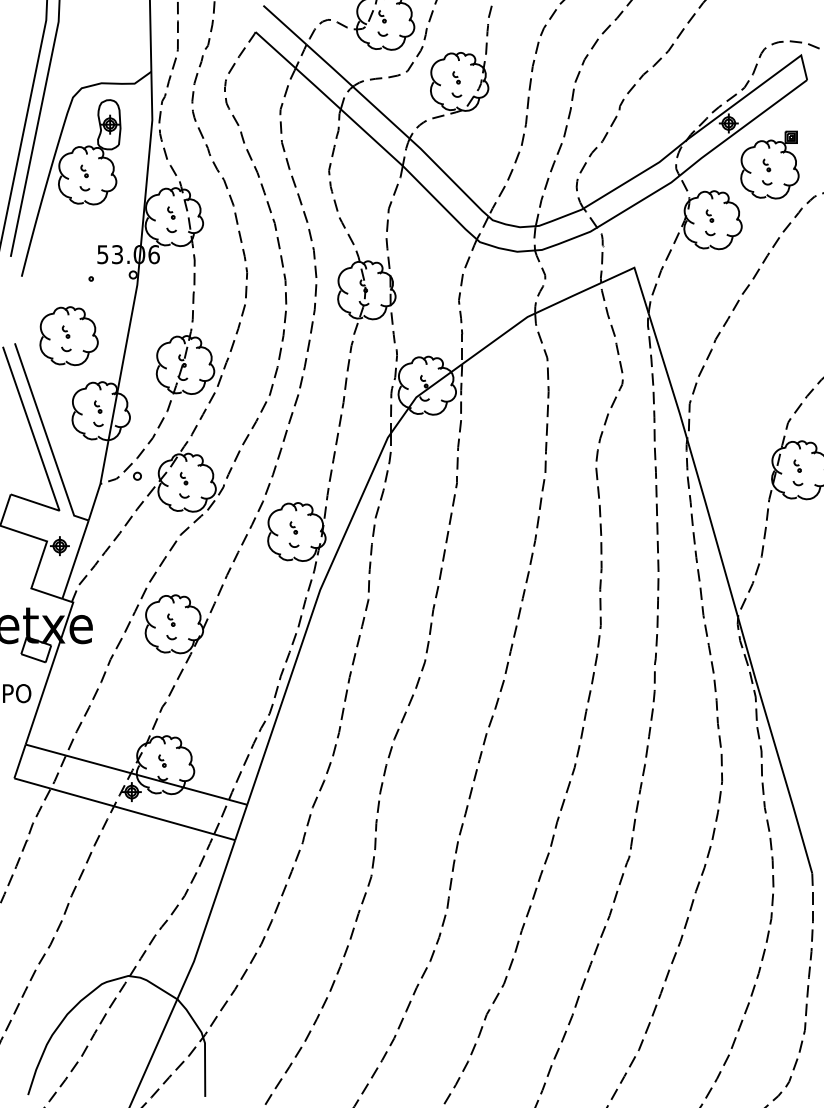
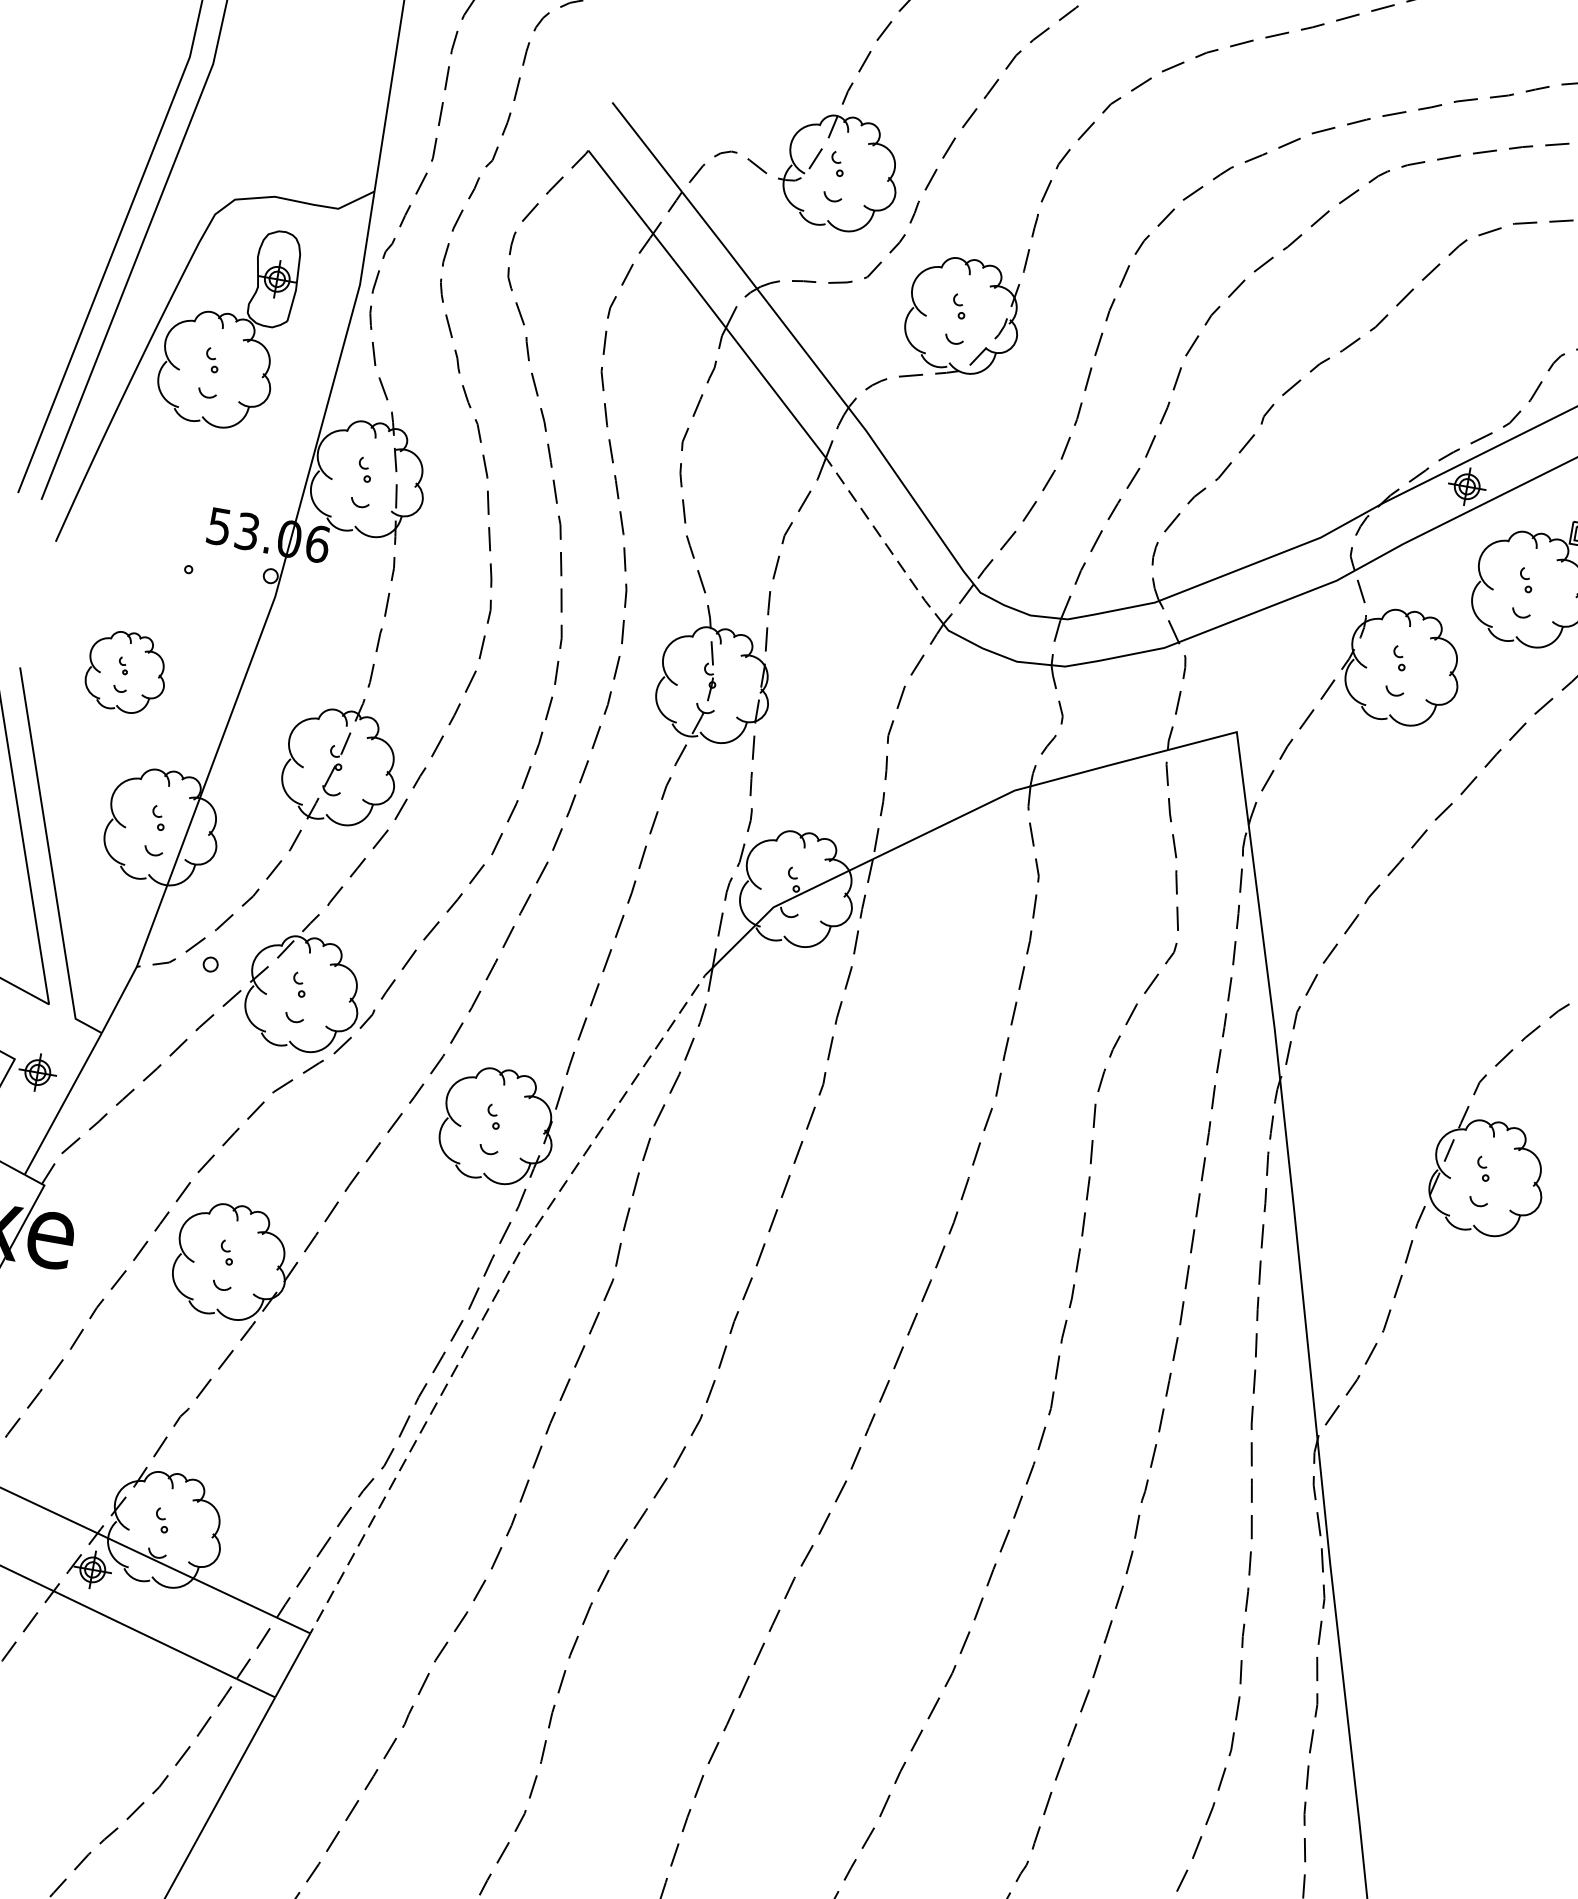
line: (439, 203) -> (883, 542), solid -> dashed
part: (68, 336) -> (125, 672), size x0.7
line: (311, 614) -> (498, 1289), solid -> dashed

